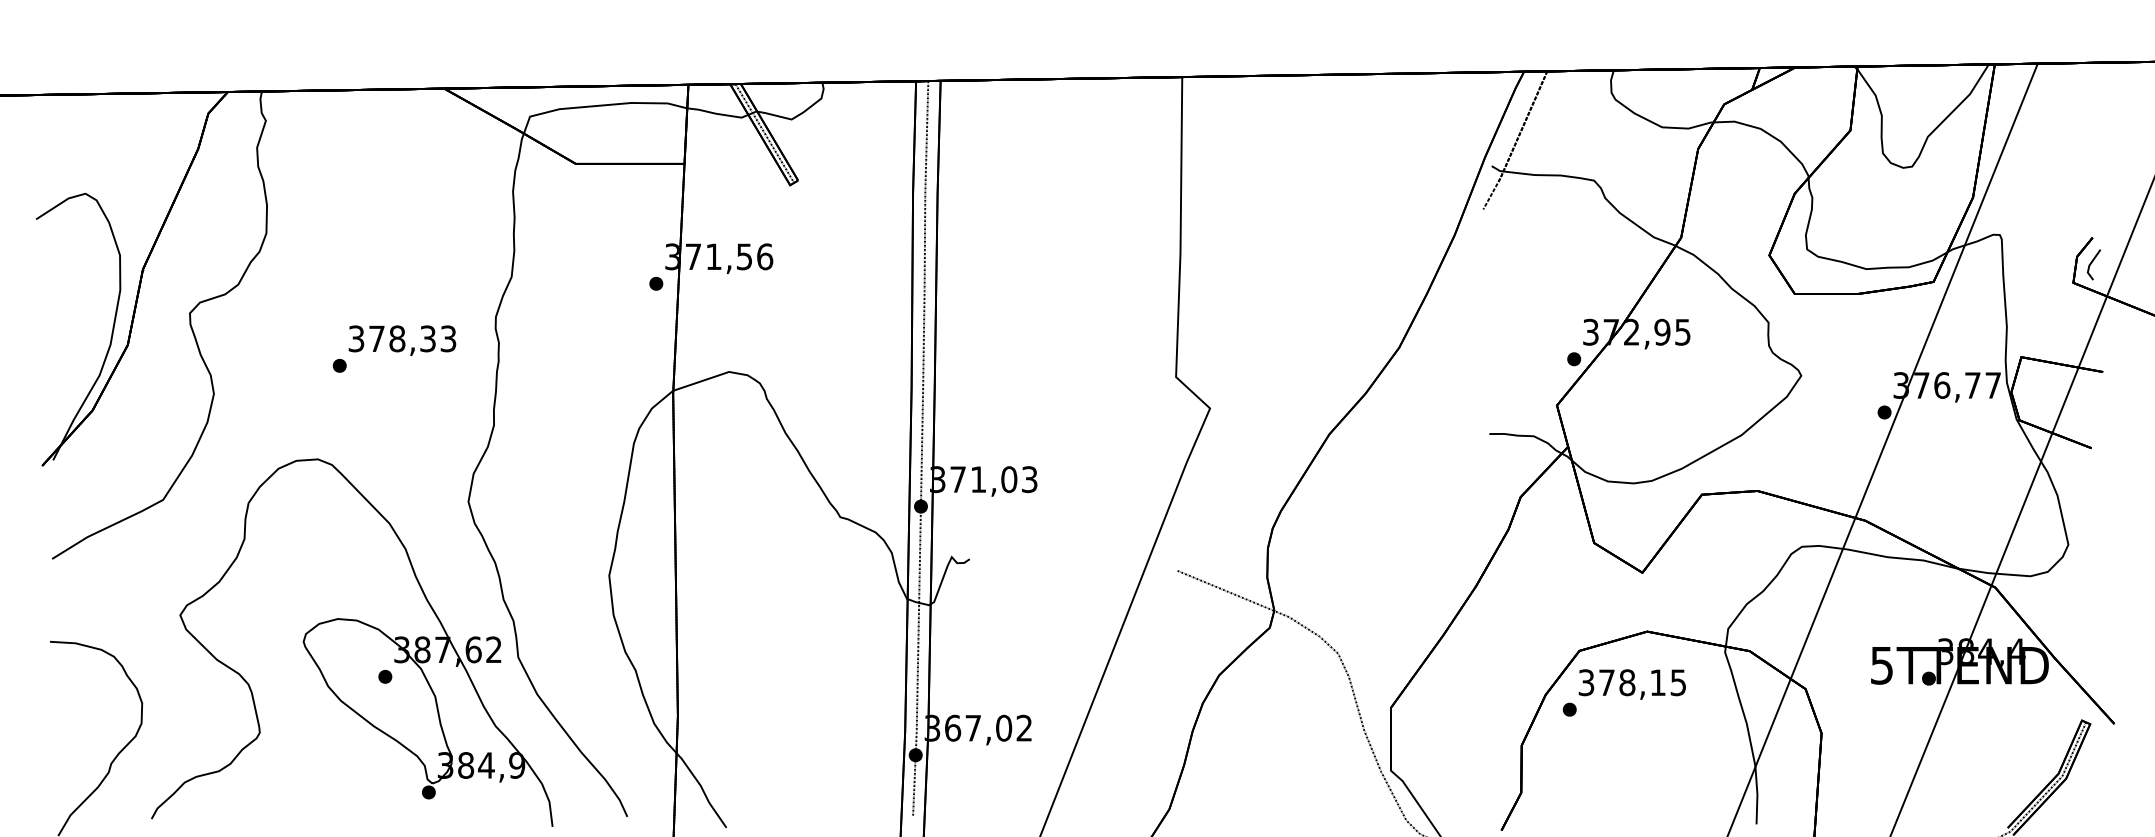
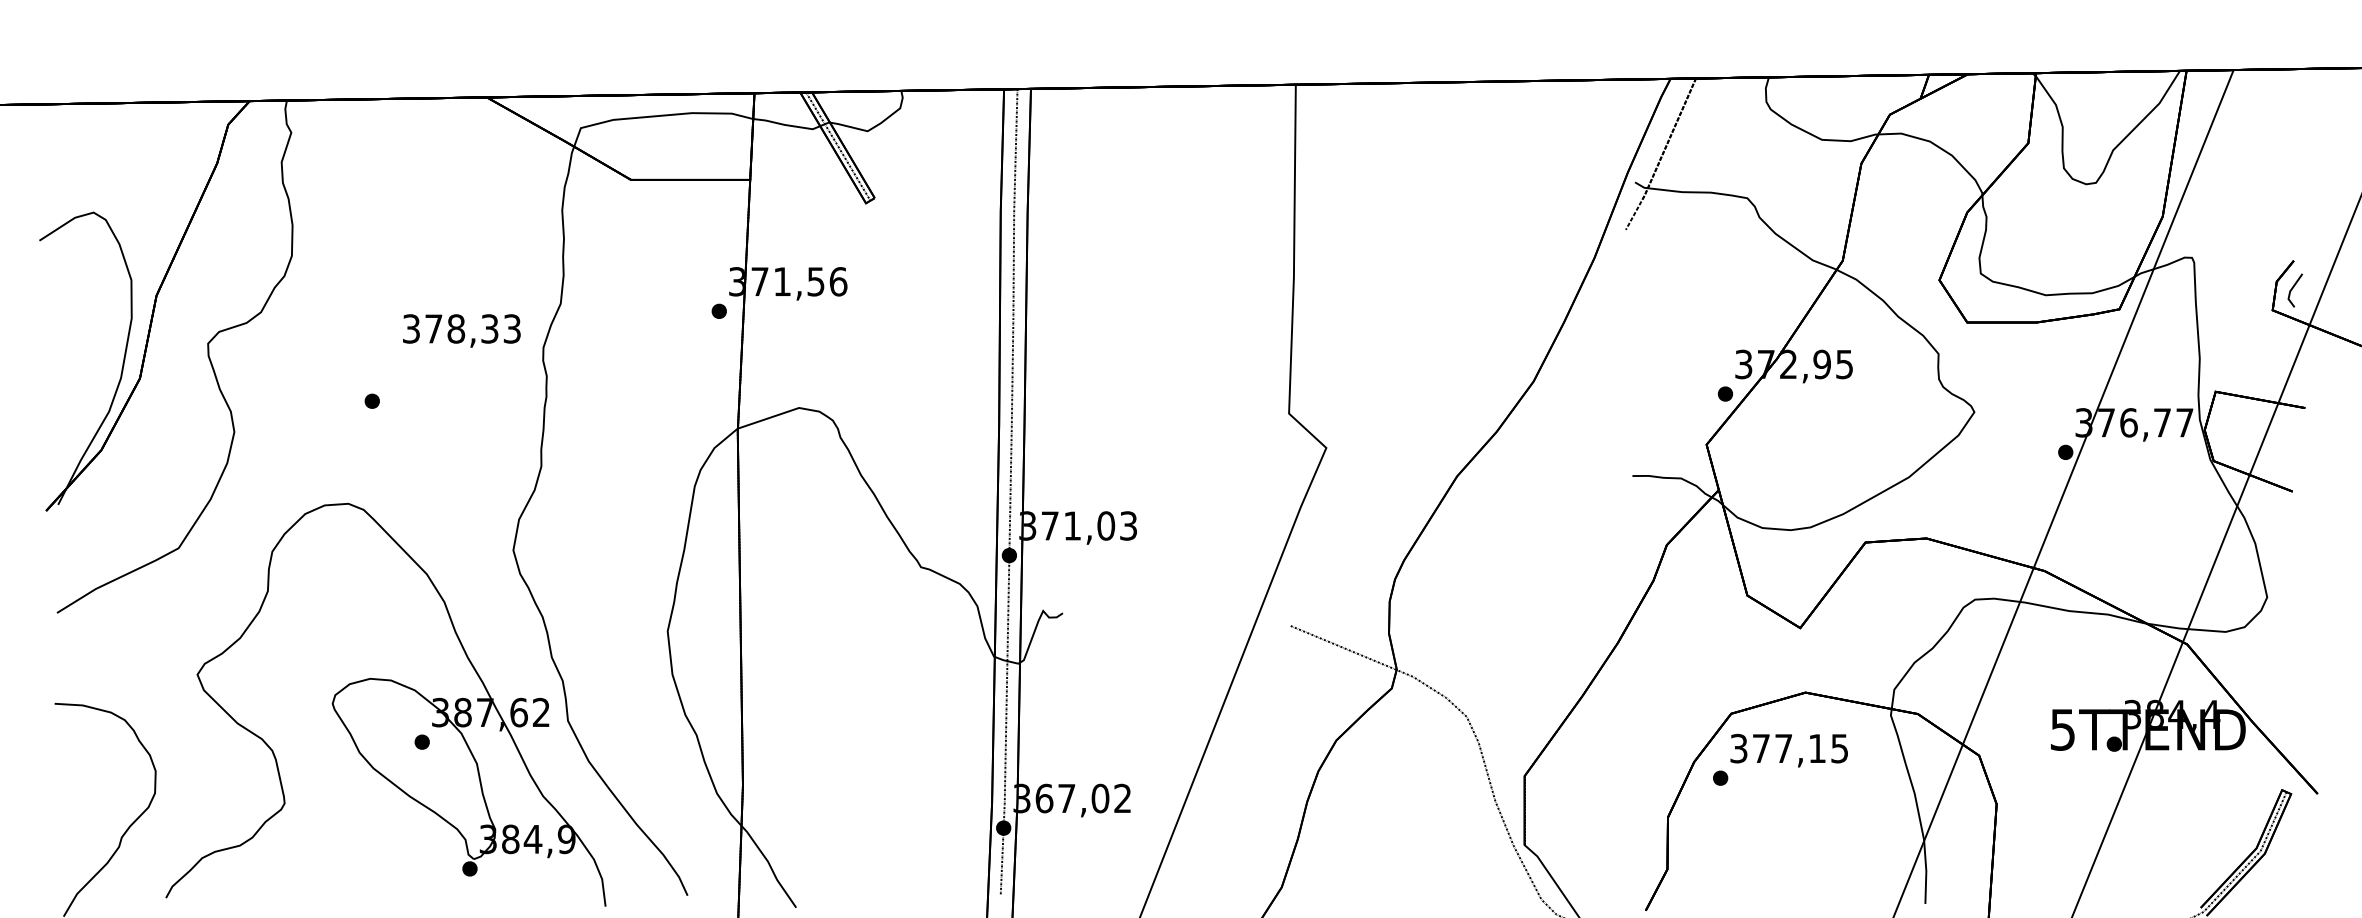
text: (402, 340) -> (461, 330), moved
text: (1627, 682) -> (1783, 748), 378,15 -> 377,15

